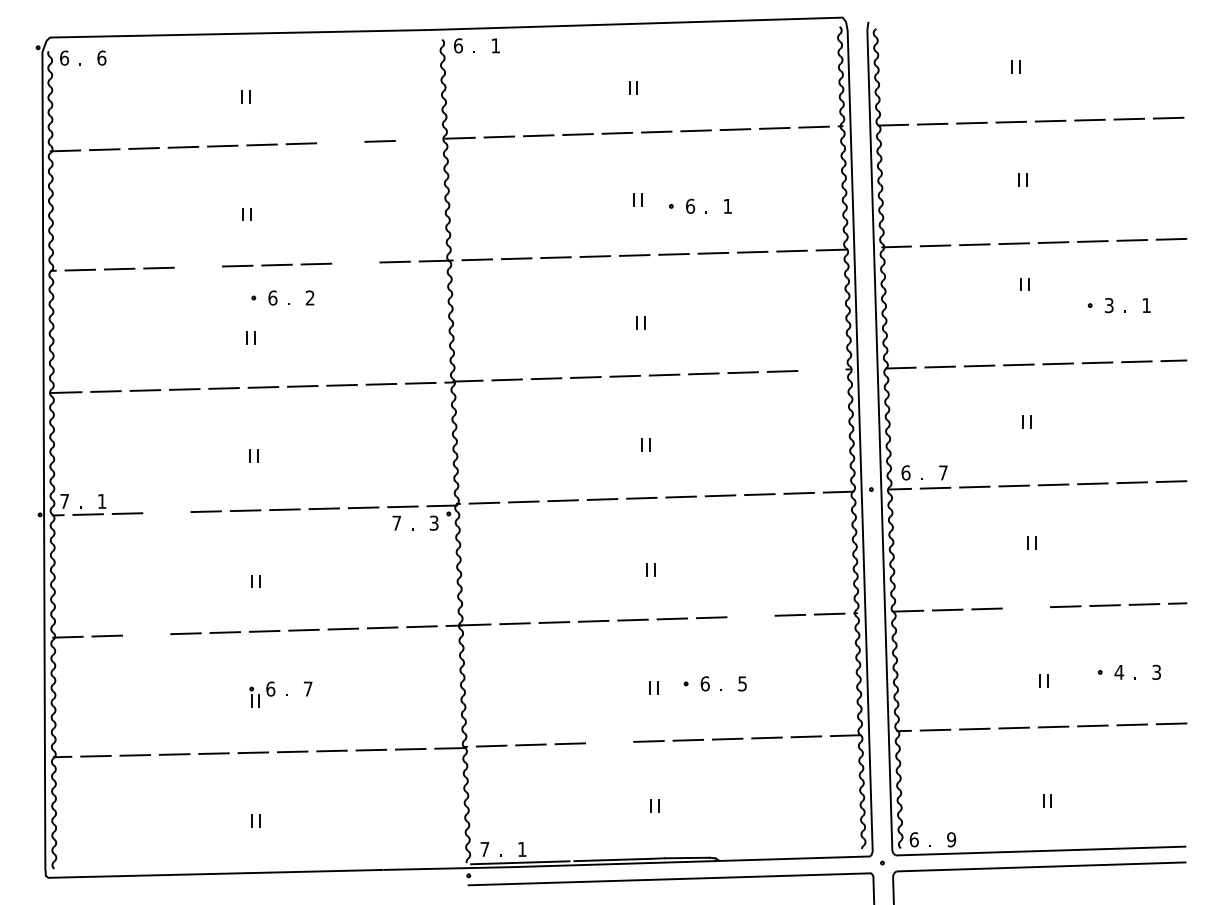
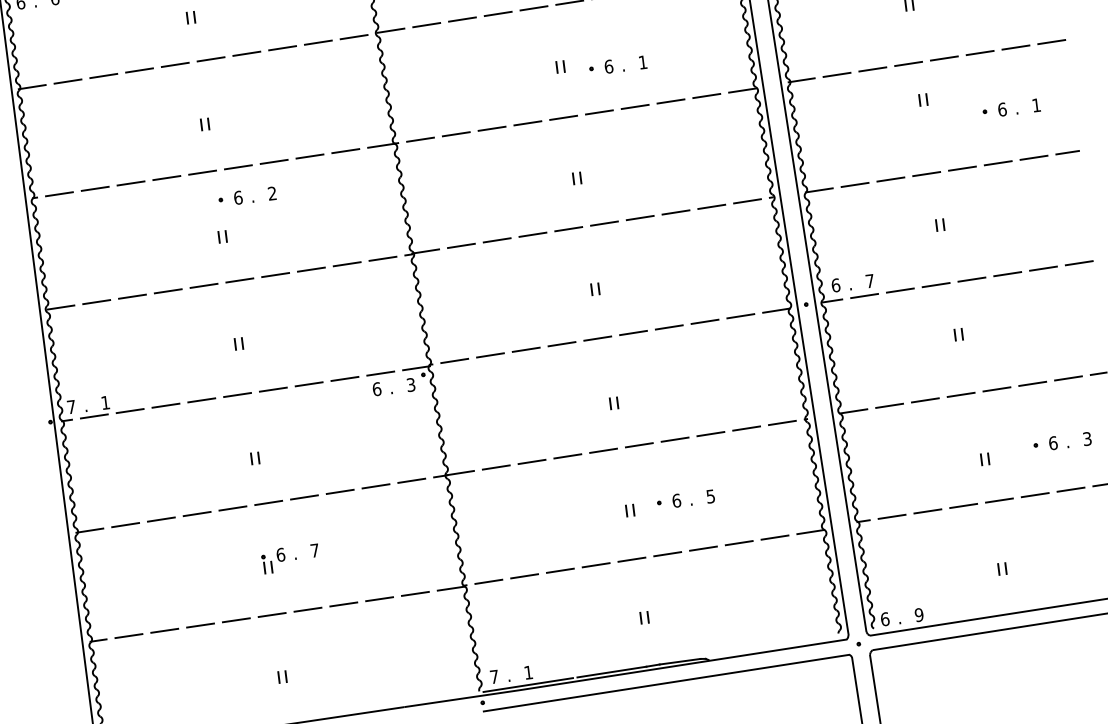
line: (419, 139) -> (354, 36), added
line: (340, 142) -> (282, 48), added
line: (355, 262) -> (309, 156), added
line: (198, 266) -> (166, 177), added
text: (1108, 305) -> (1001, 109), 3 -> 6
line: (821, 369) -> (747, 200), added
line: (166, 512) -> (165, 405), added
text: (396, 522) -> (376, 388), 7 -> 6
line: (1026, 607) -> (961, 394), added
line: (750, 616) -> (710, 434), added
line: (146, 634) -> (161, 519), added
text: (1119, 671) -> (1053, 442), 4 -> 6
line: (609, 742) -> (596, 565), added

